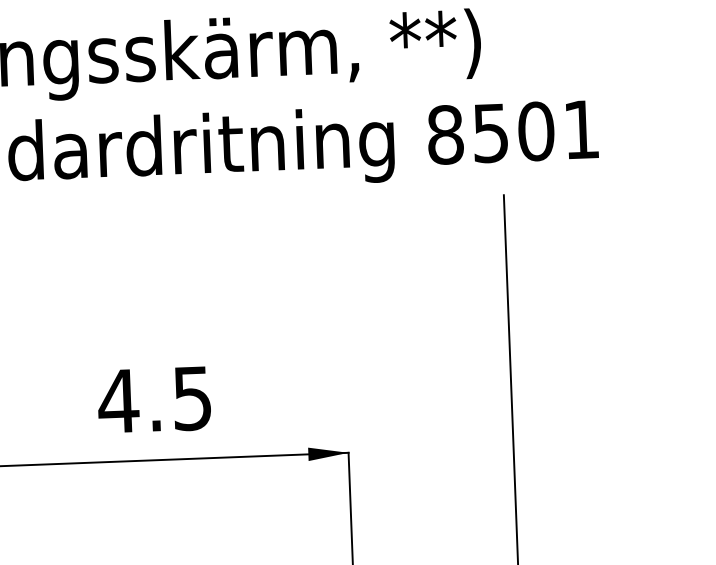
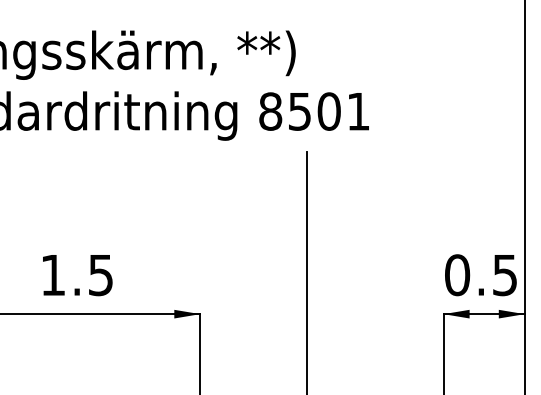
text: (117, 401) -> (52, 275), 4.5 -> 1.5

